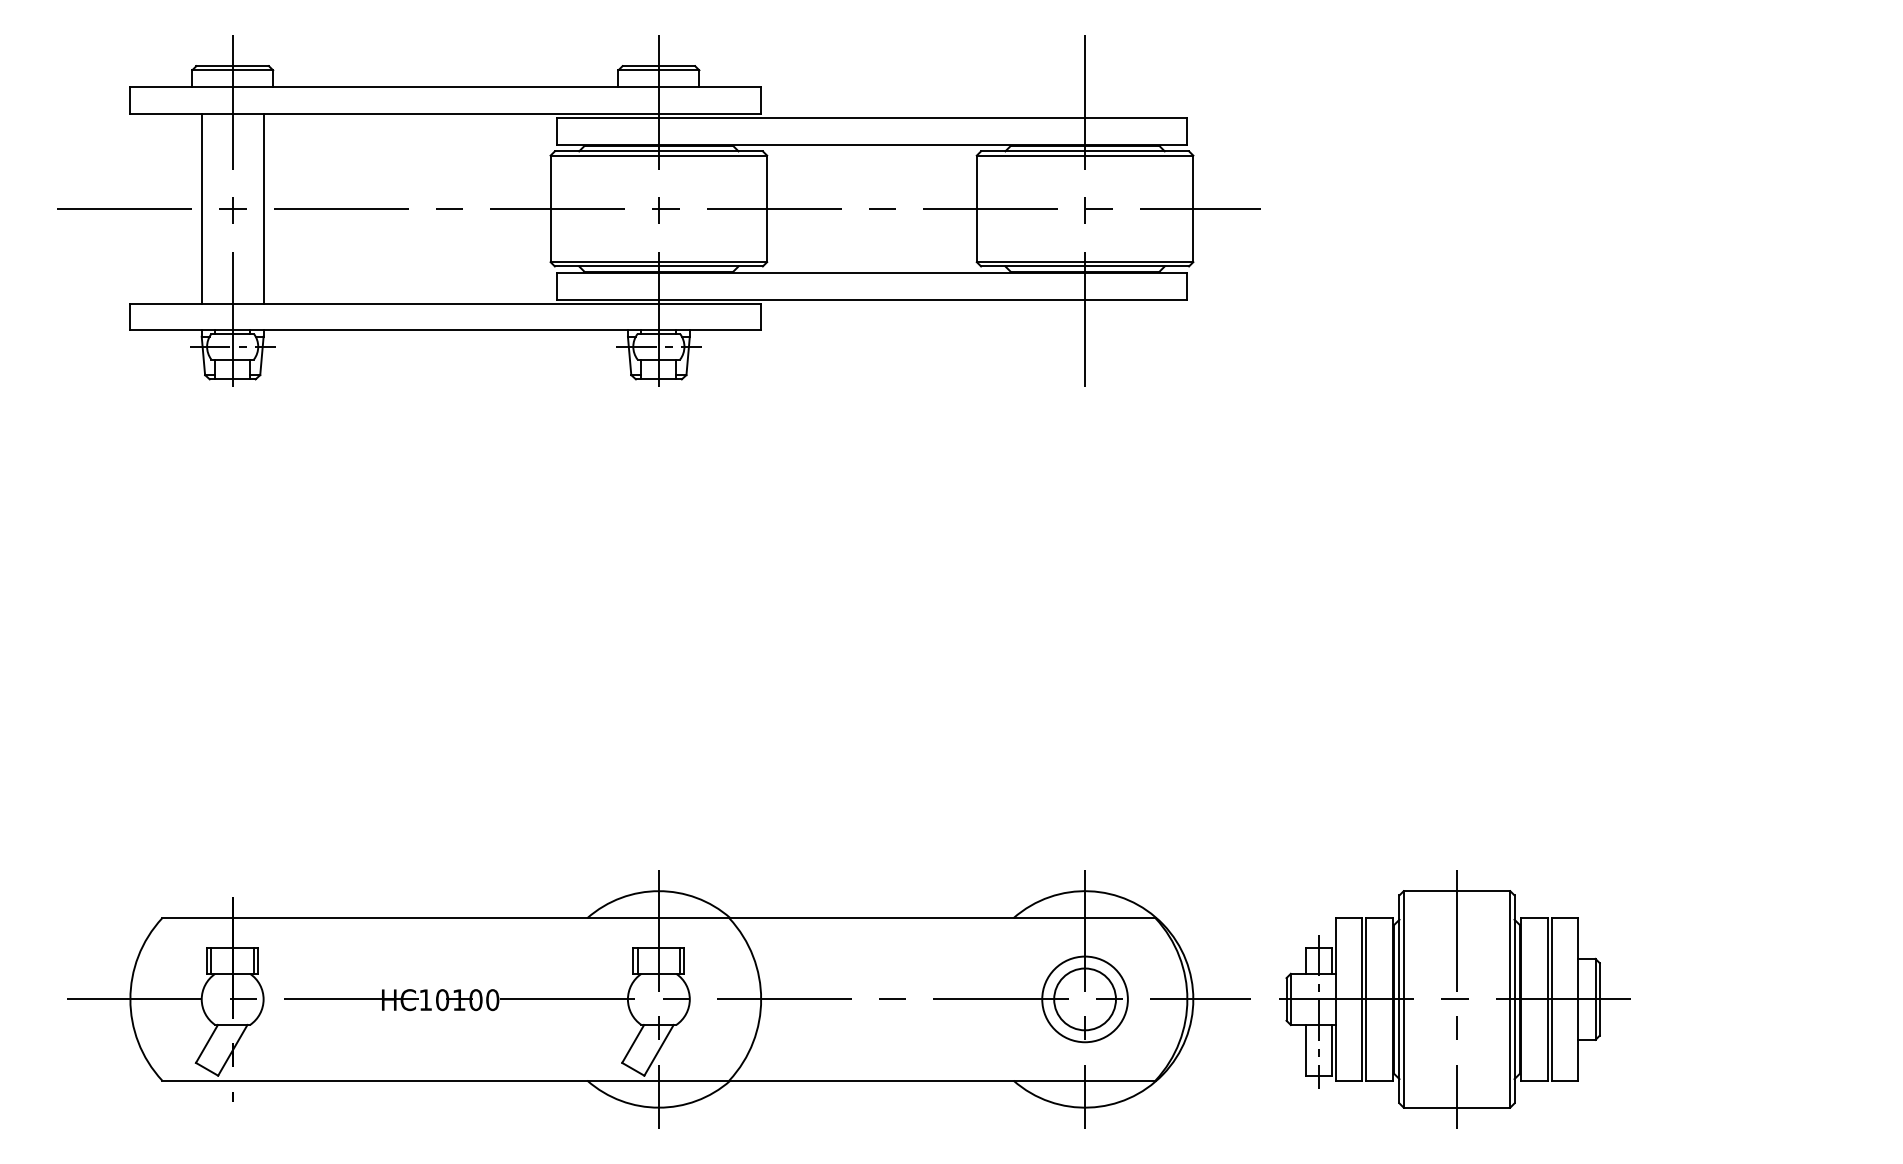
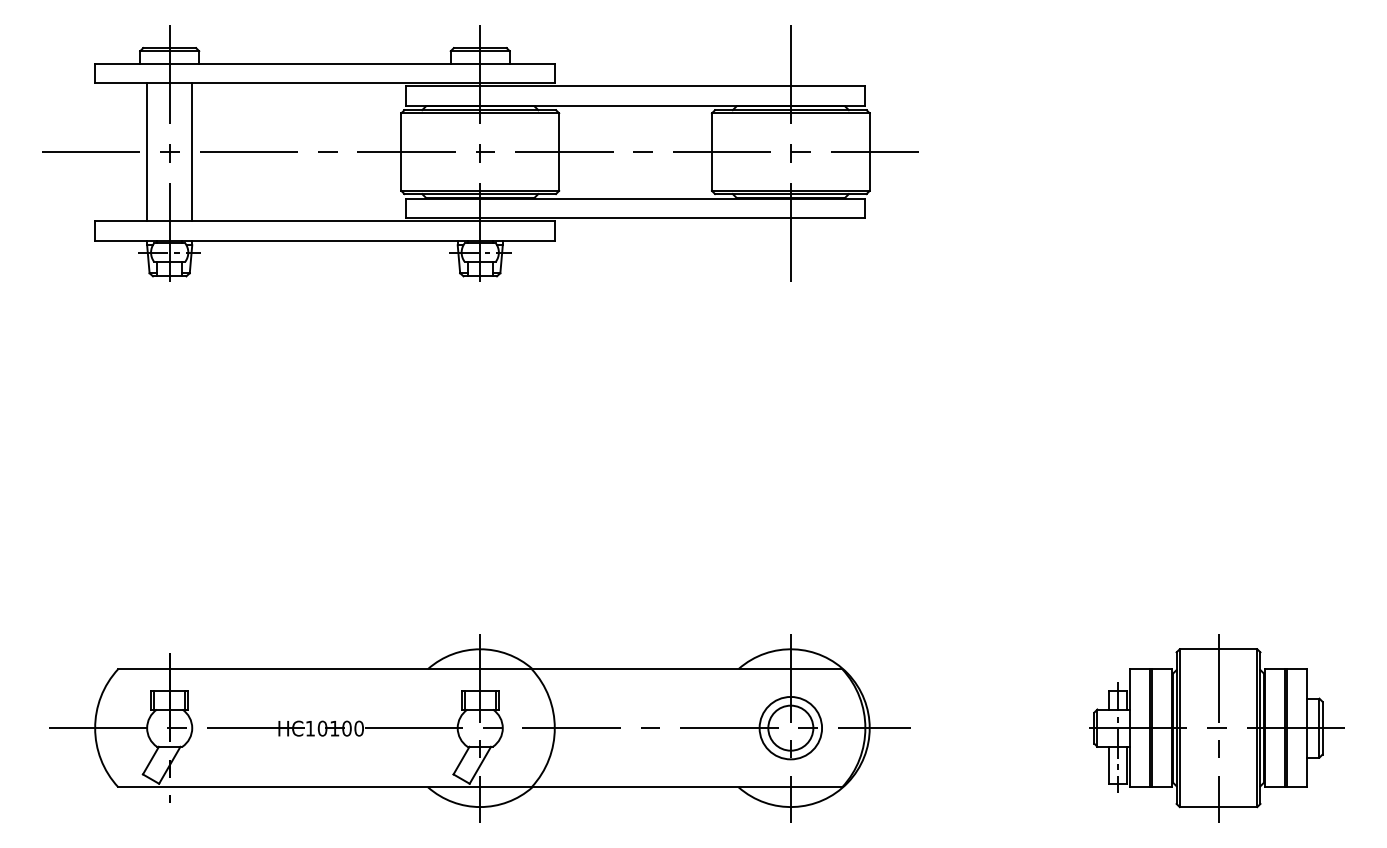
part: (1454, 999) -> (1216, 728), moved

